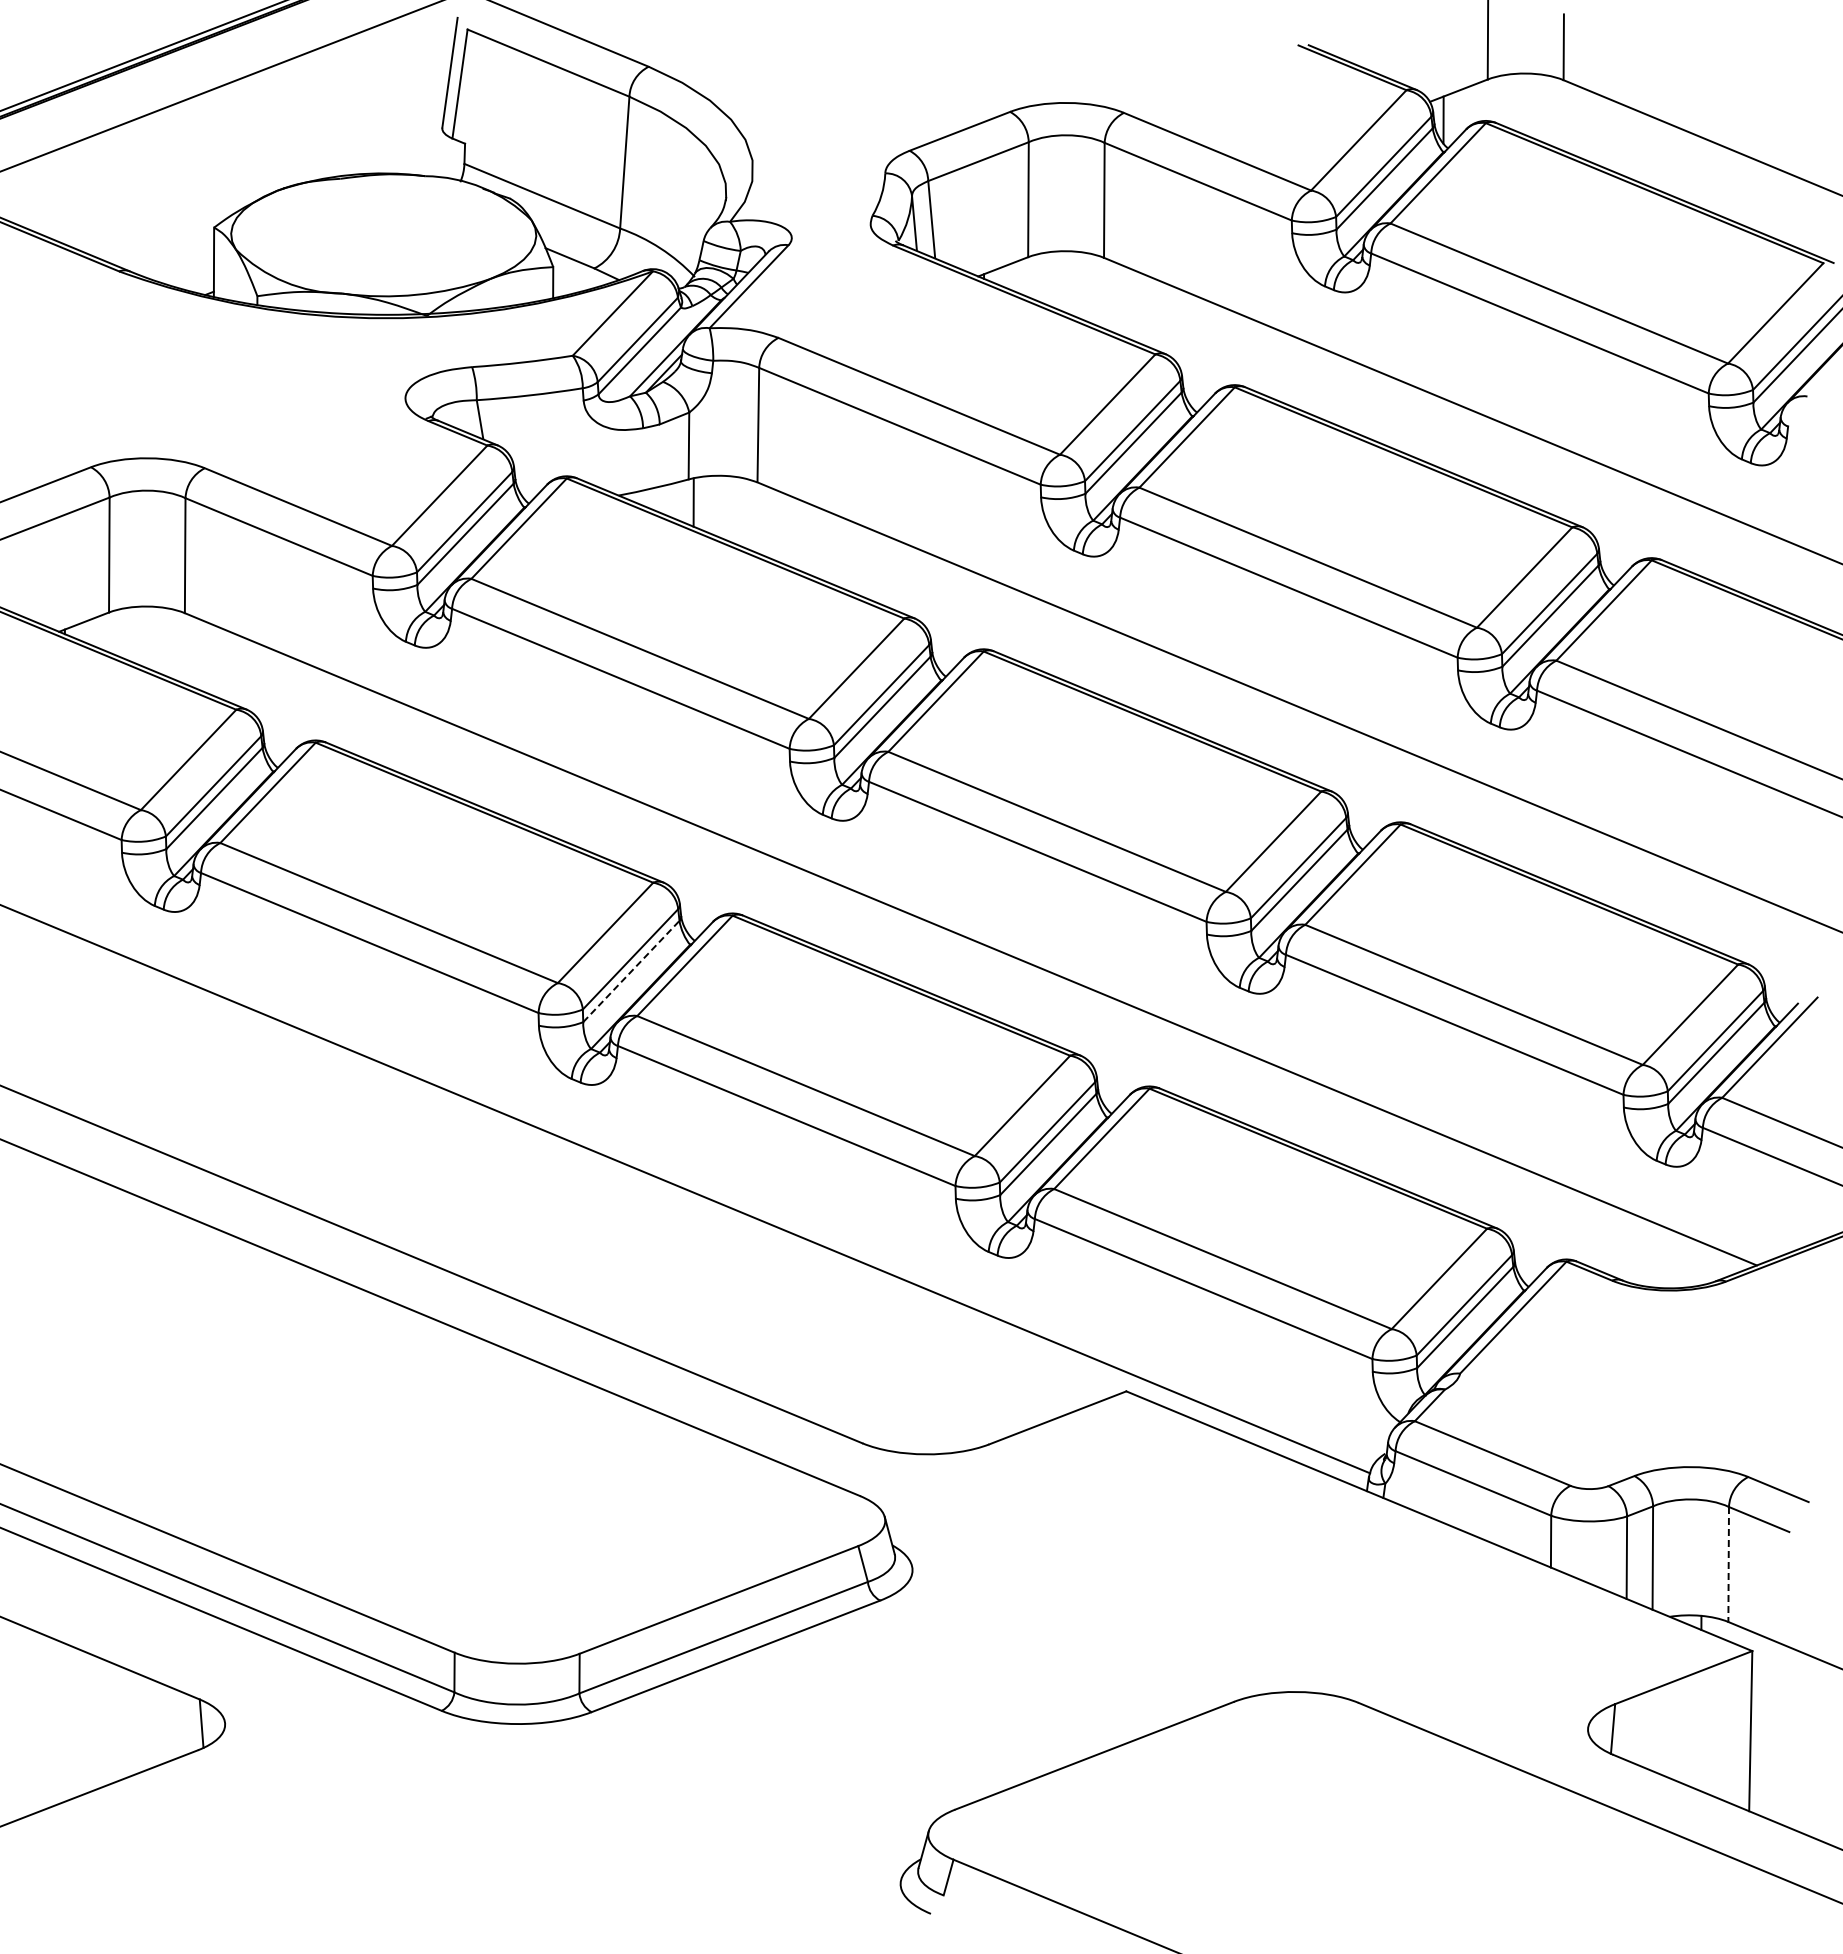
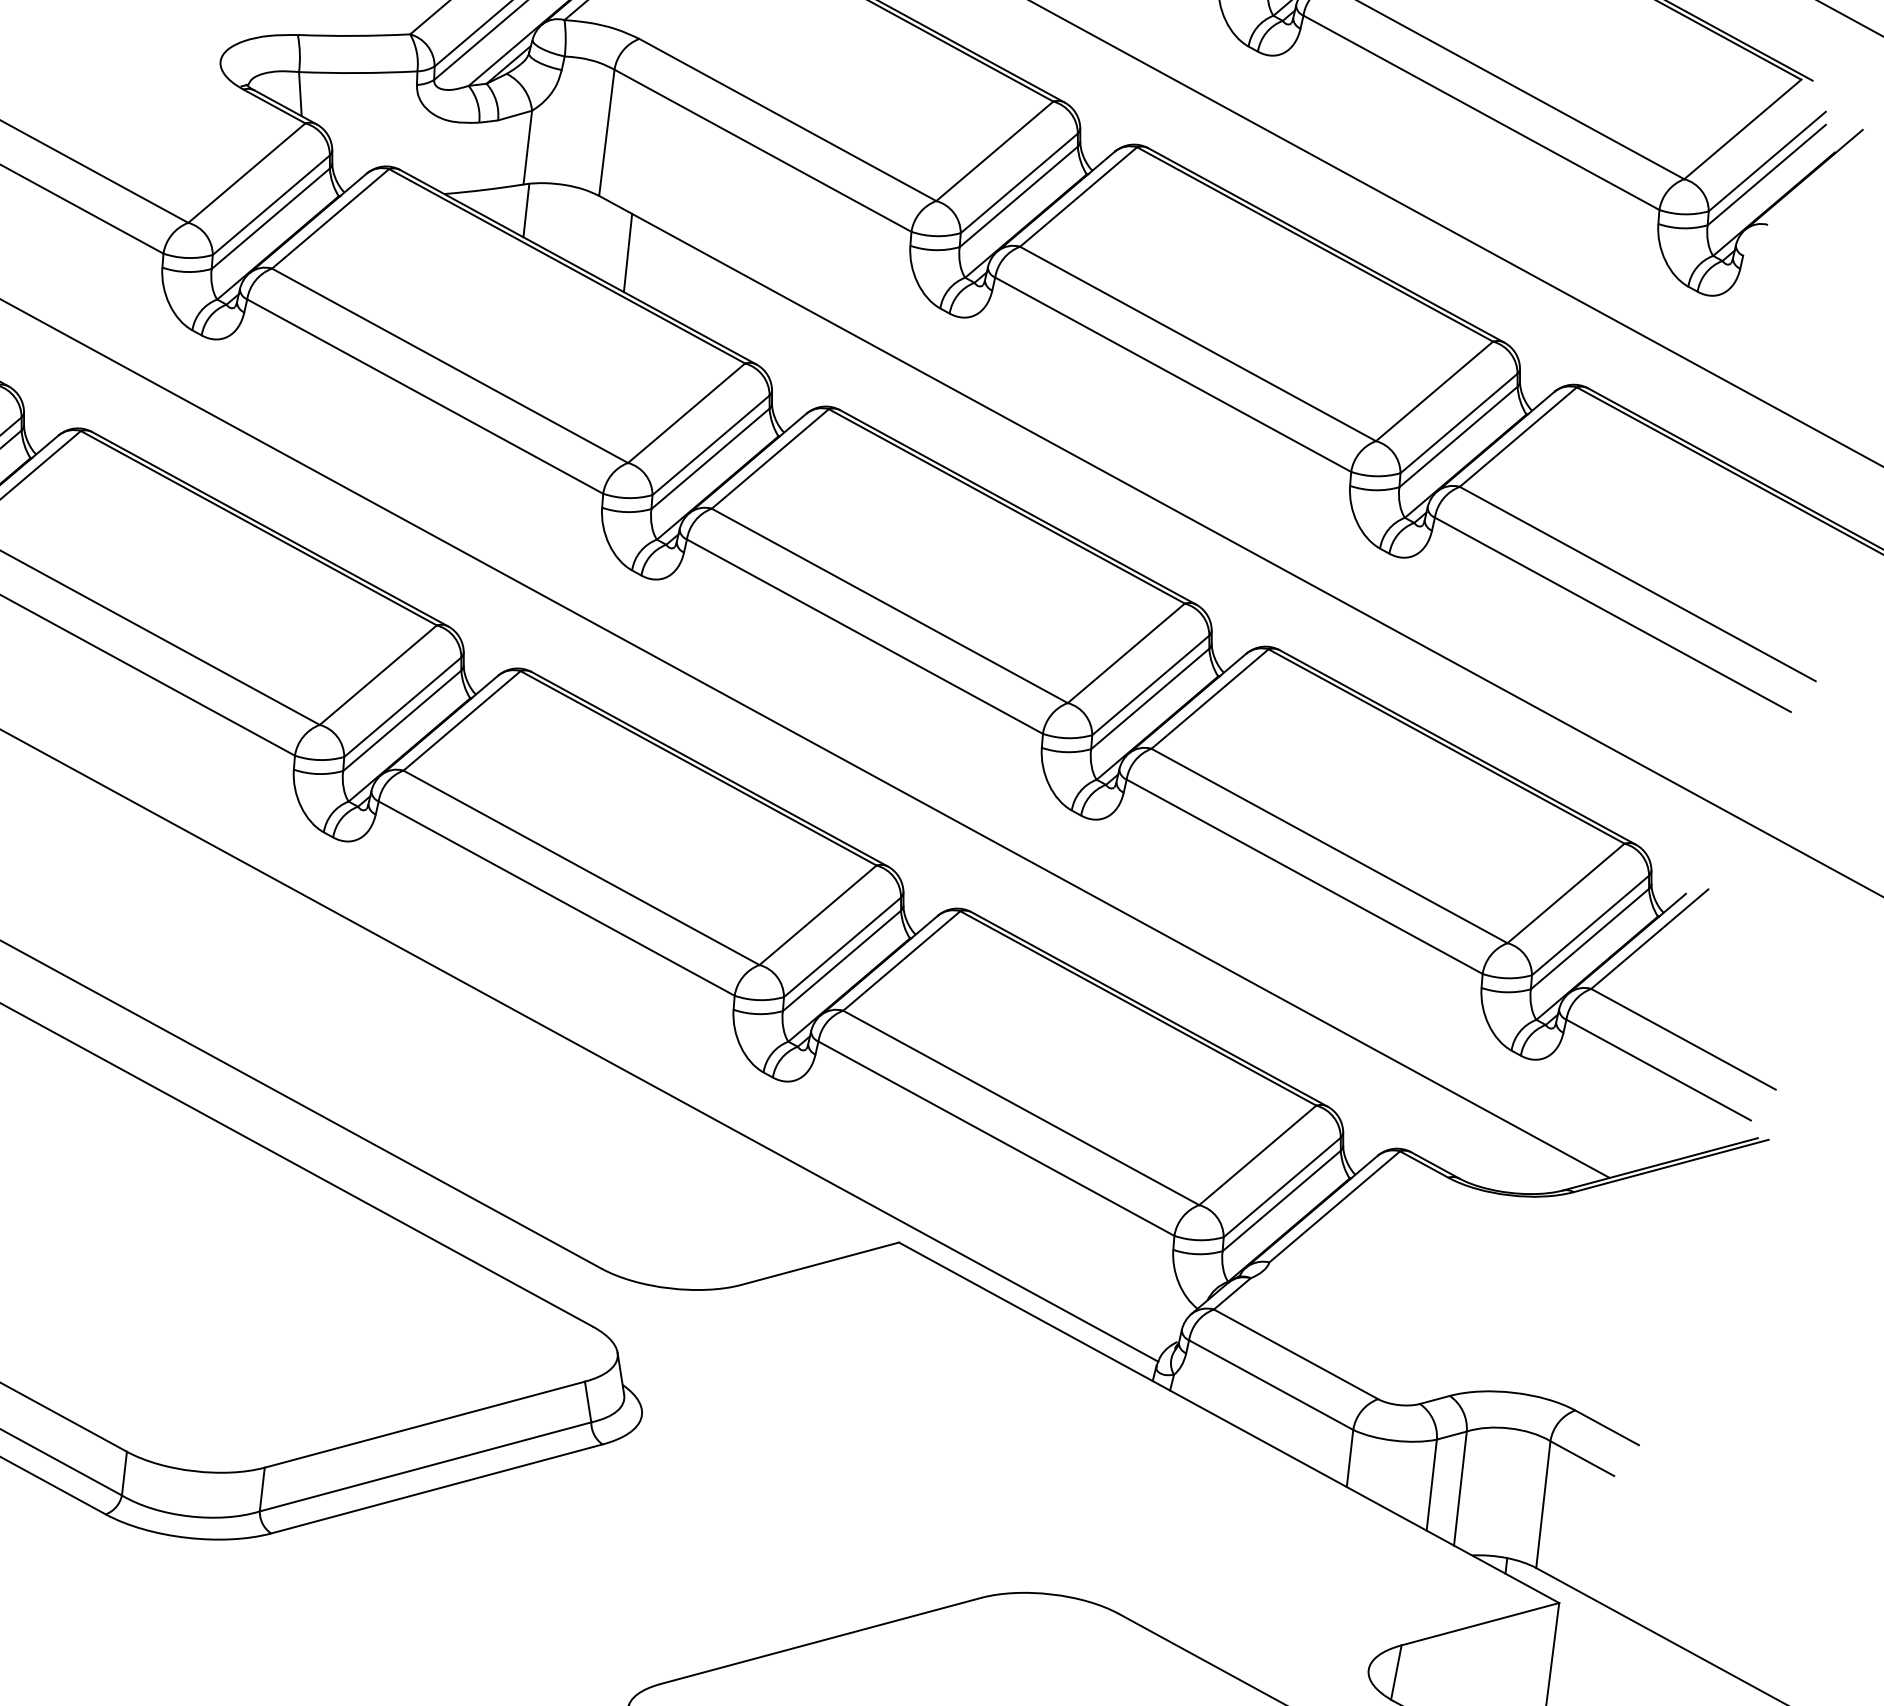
line: (788, 530) -> (627, 252), added
line: (631, 971) -> (402, 720), dashed -> solid
line: (1728, 1564) -> (1543, 1504), dashed -> solid

